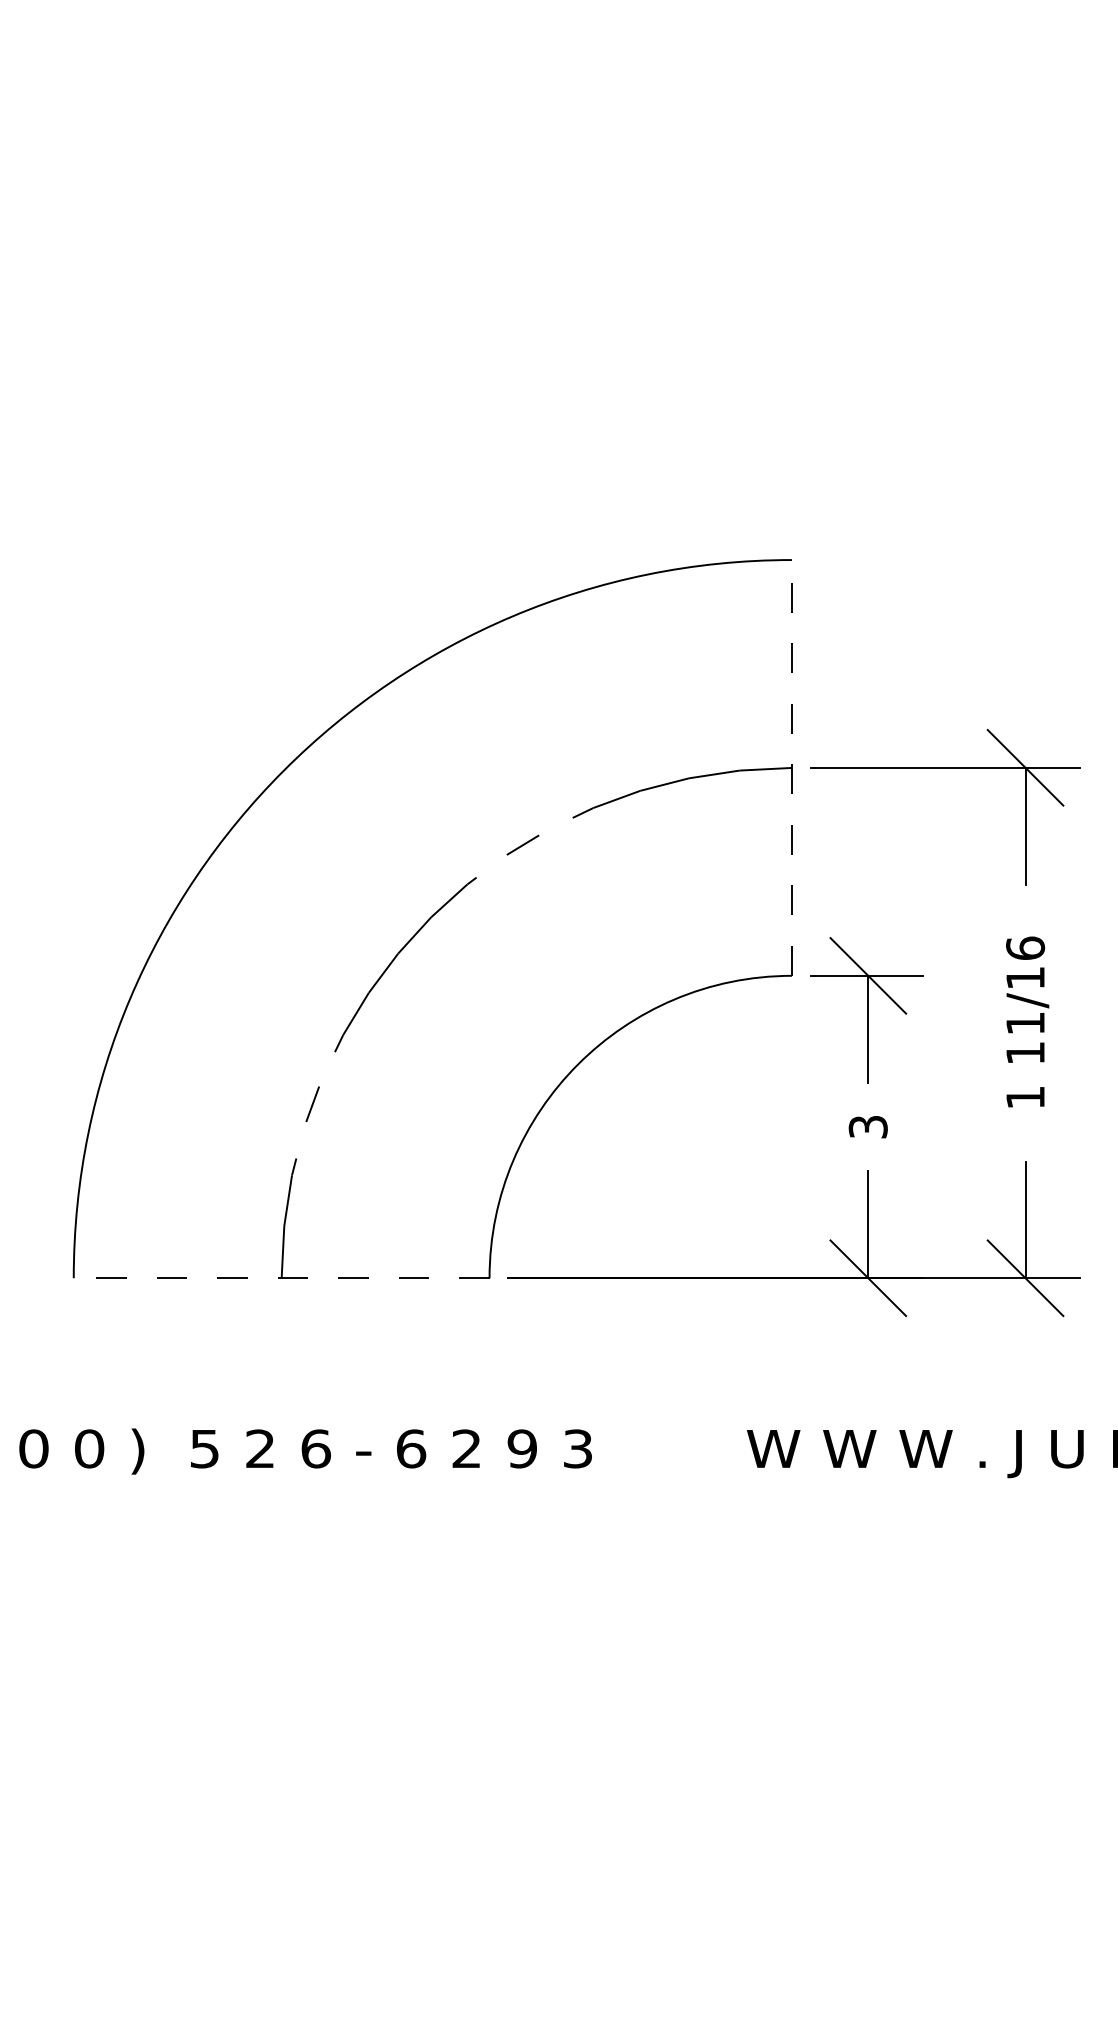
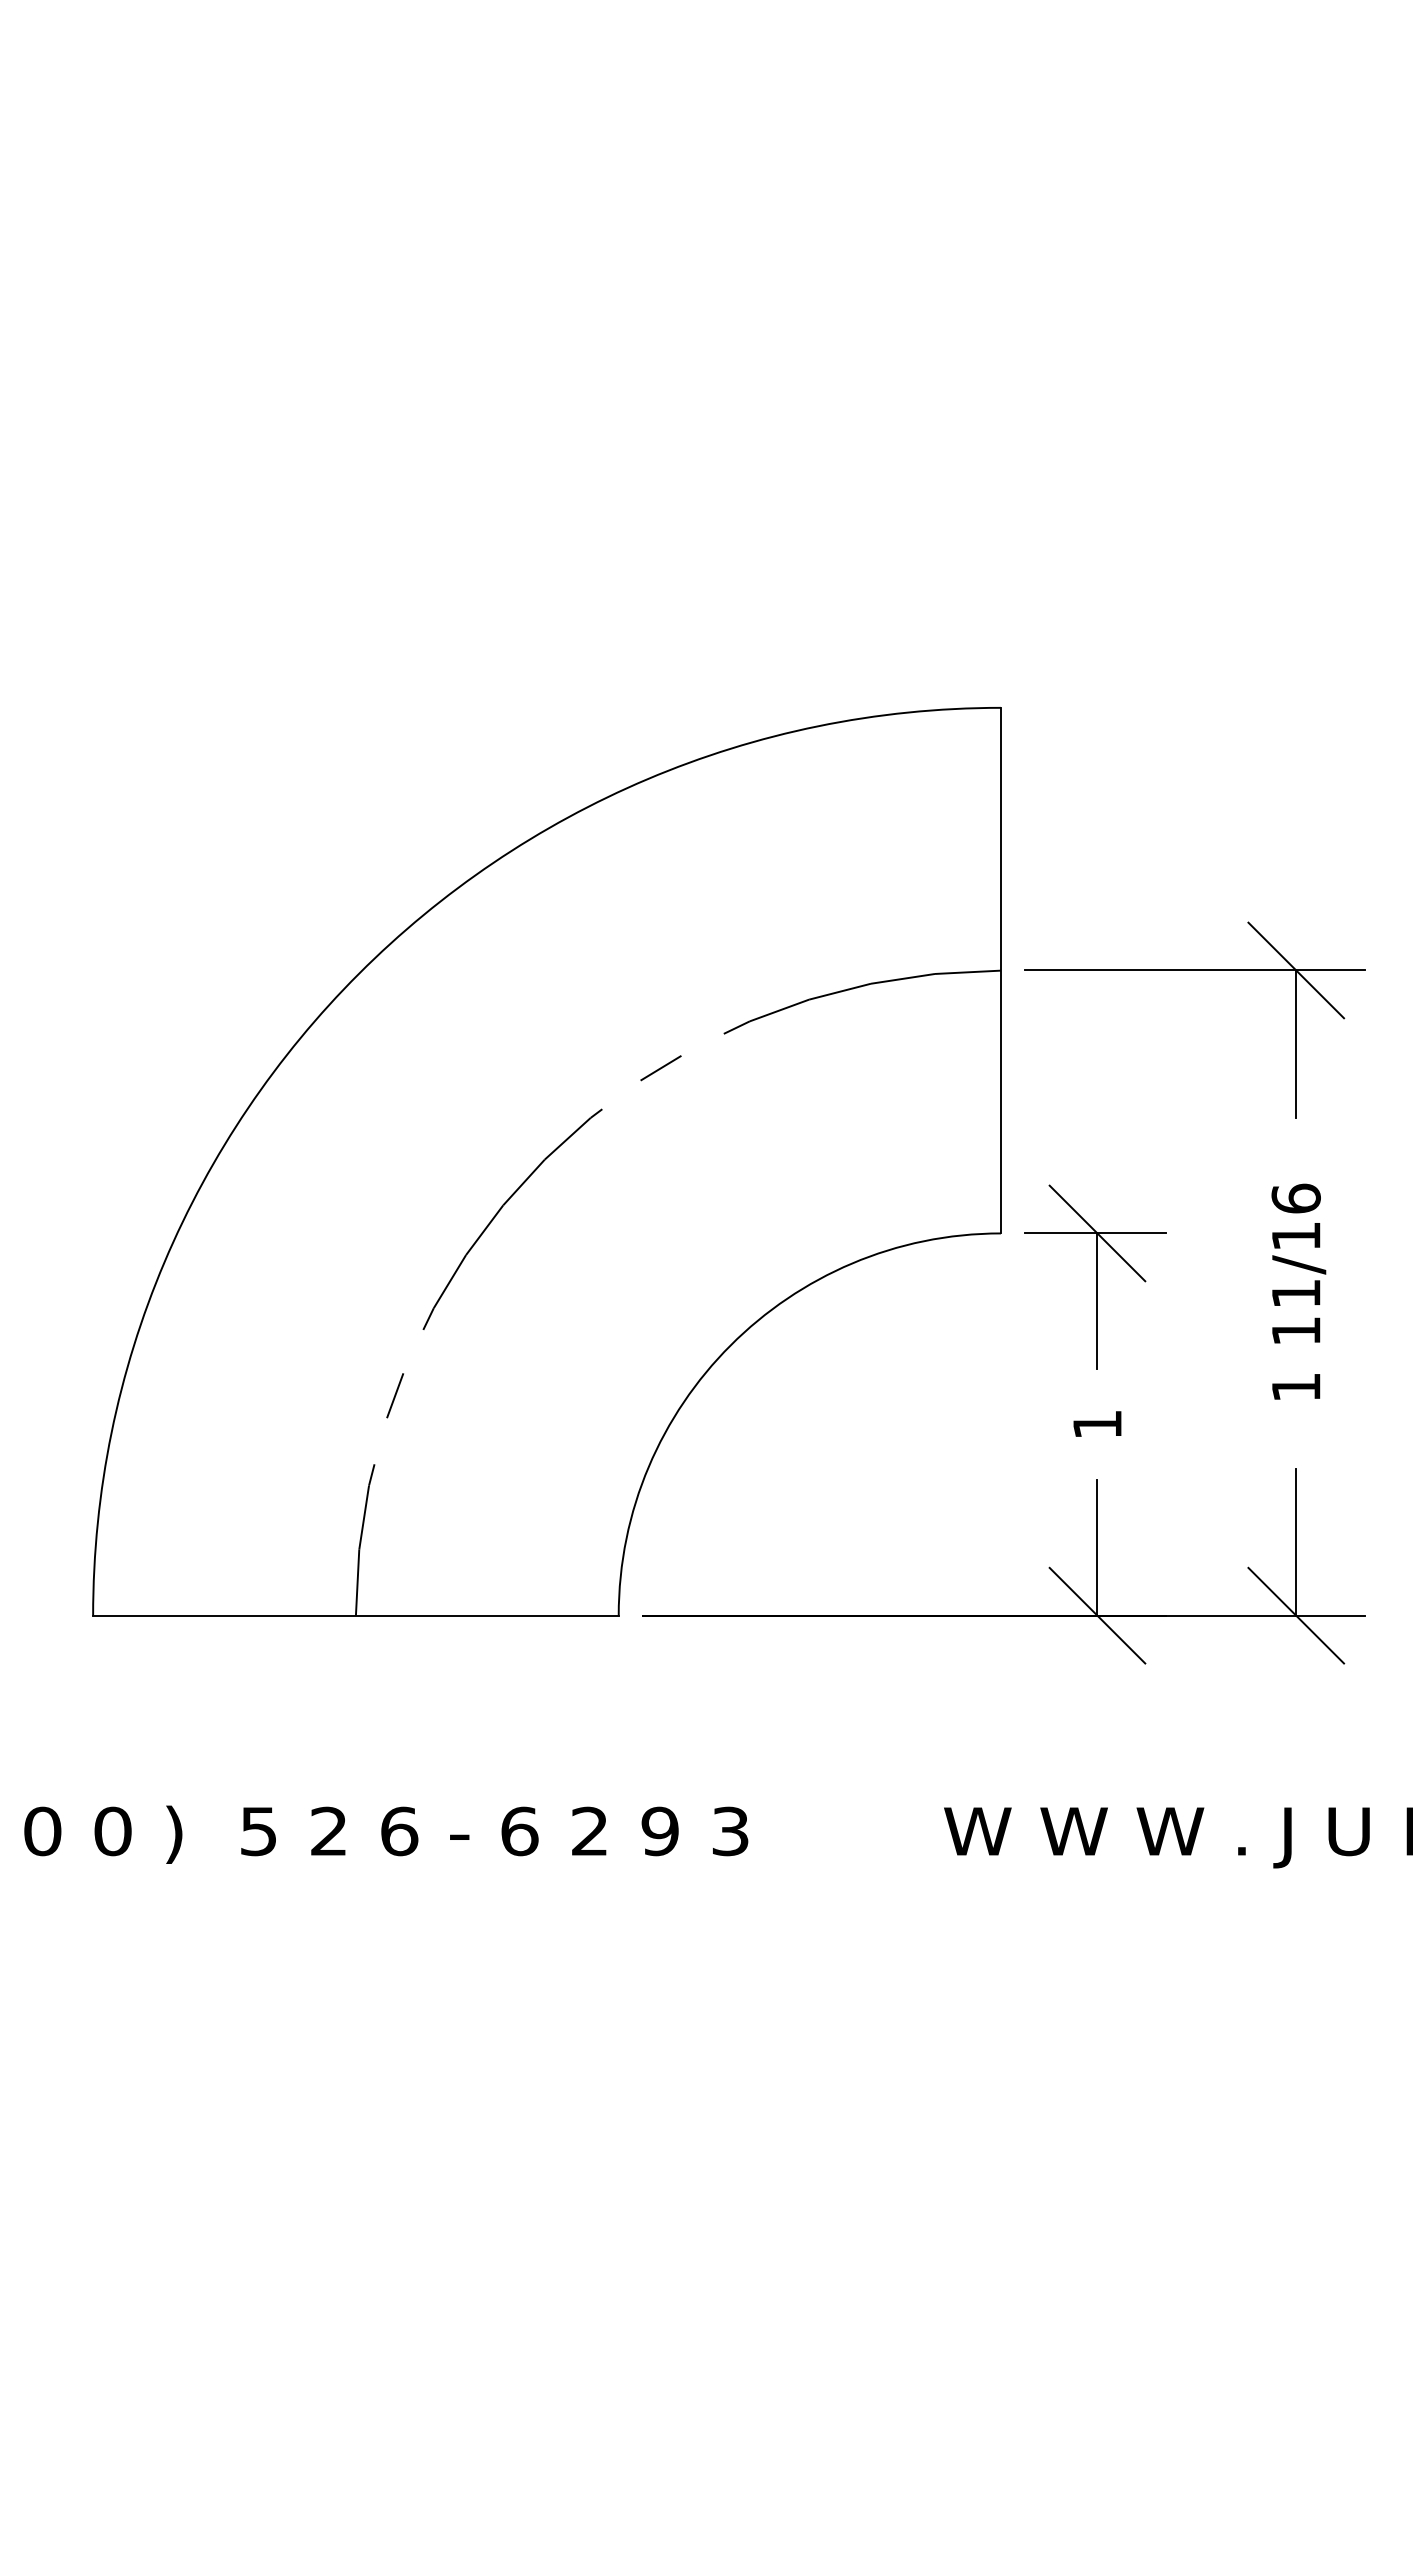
line: (791, 767) -> (1000, 970), dashed -> solid
text: (868, 1126) -> (1097, 1424), 3 -> 1
line: (281, 1278) -> (355, 1615), dashed -> solid

